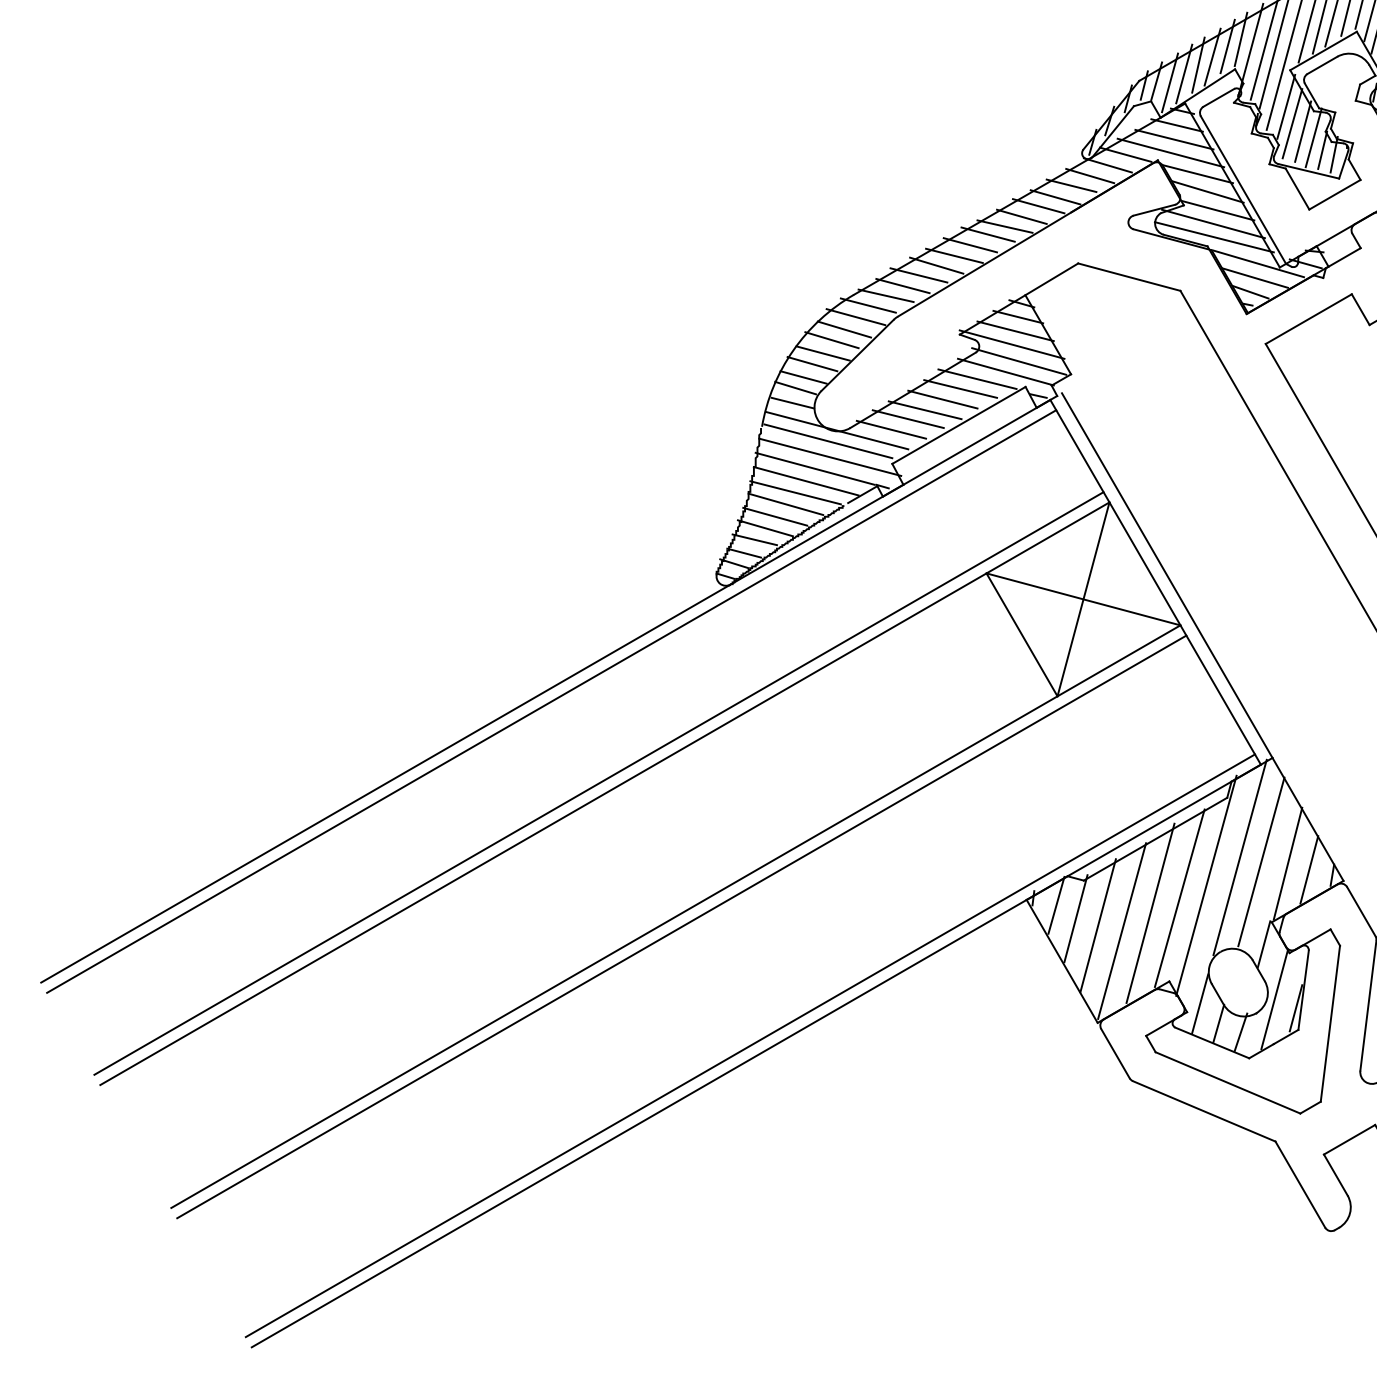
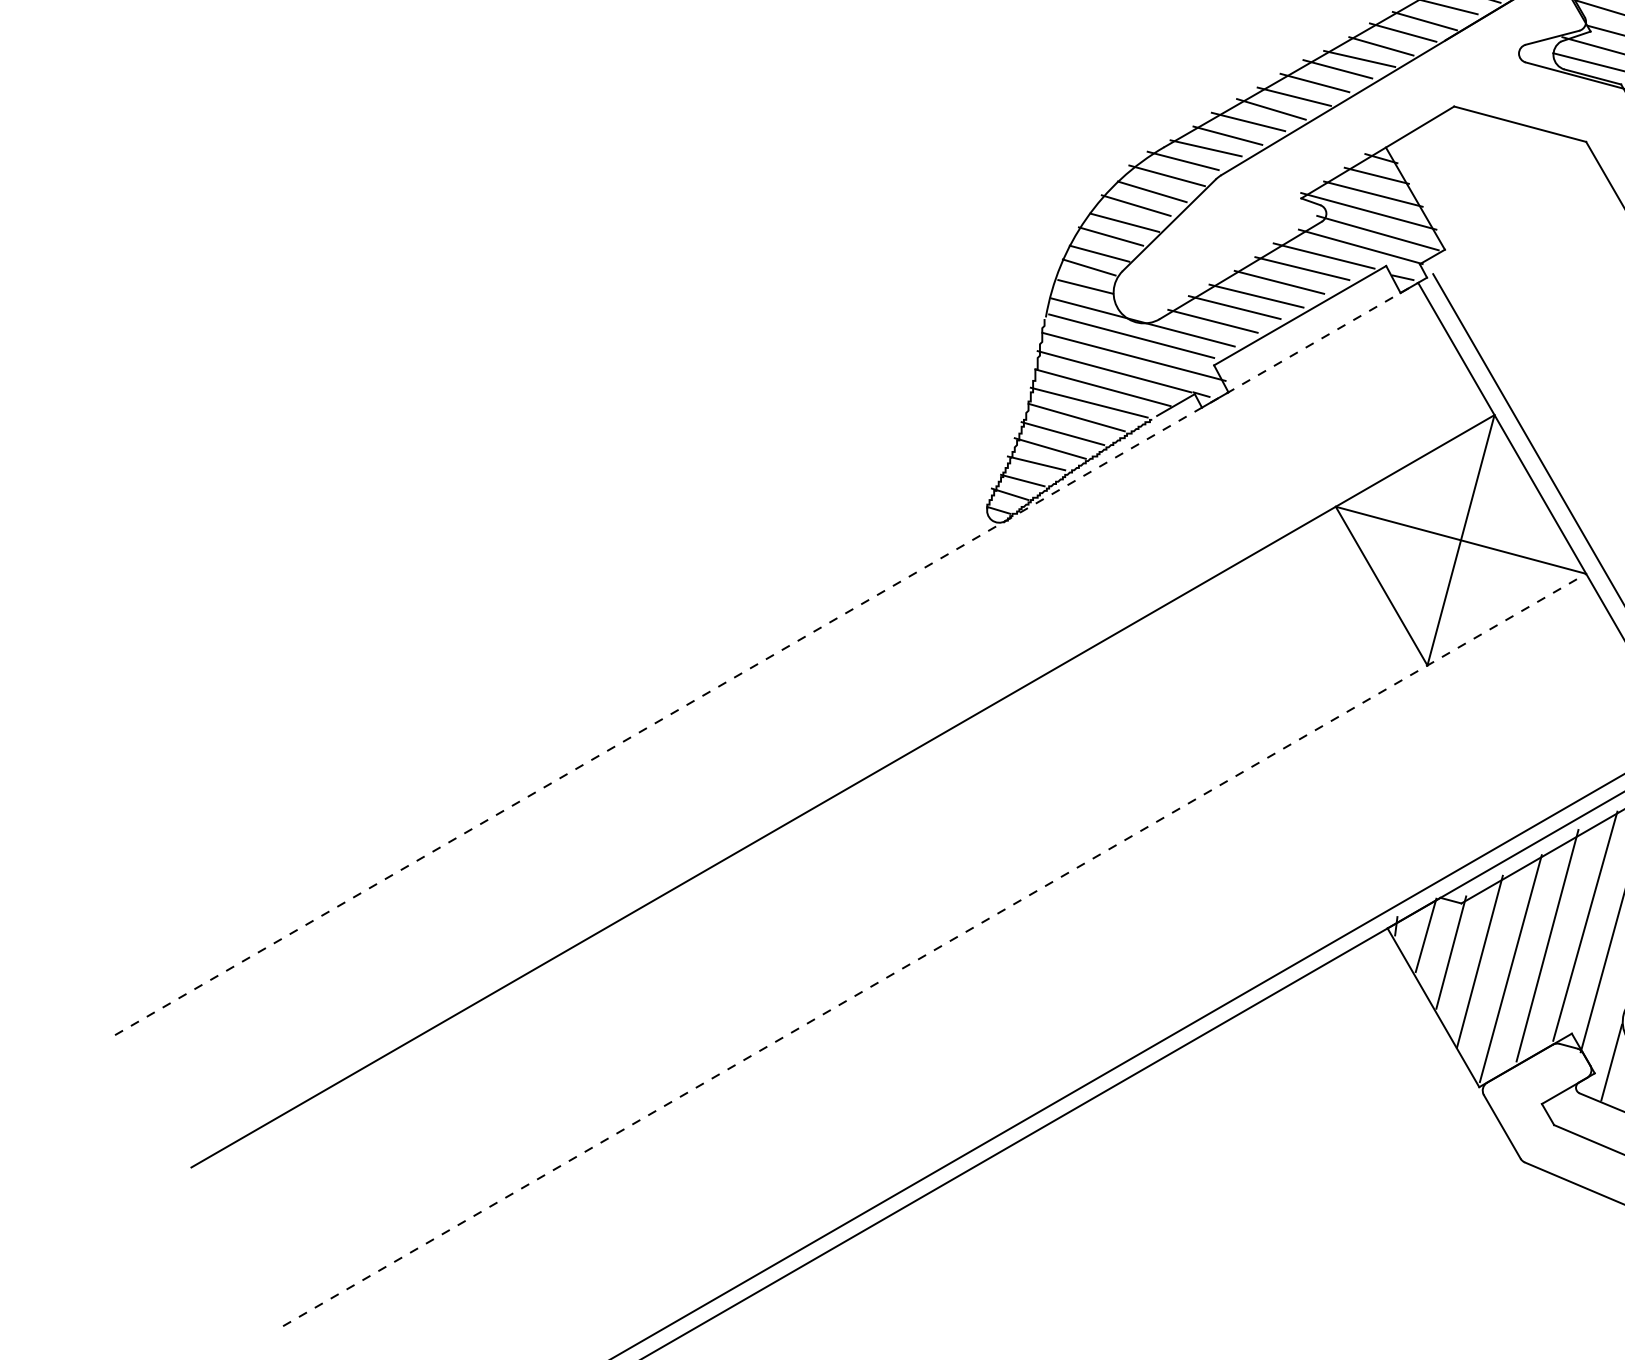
line: (545, 691) -> (766, 659), solid -> dashed
line: (551, 701) -> (774, 672), removed
line: (598, 783) -> (834, 778), removed
line: (675, 916) -> (934, 949), solid -> dashed
line: (681, 926) -> (941, 962), removed

